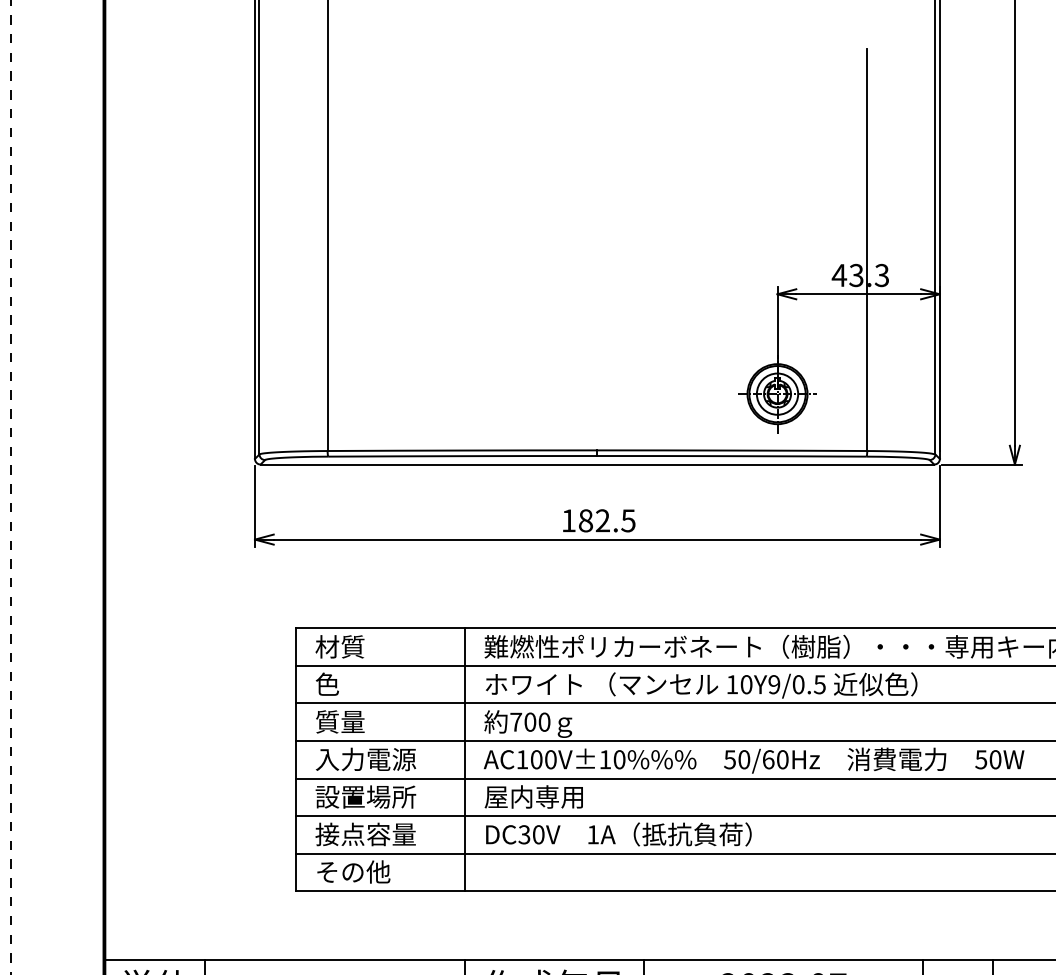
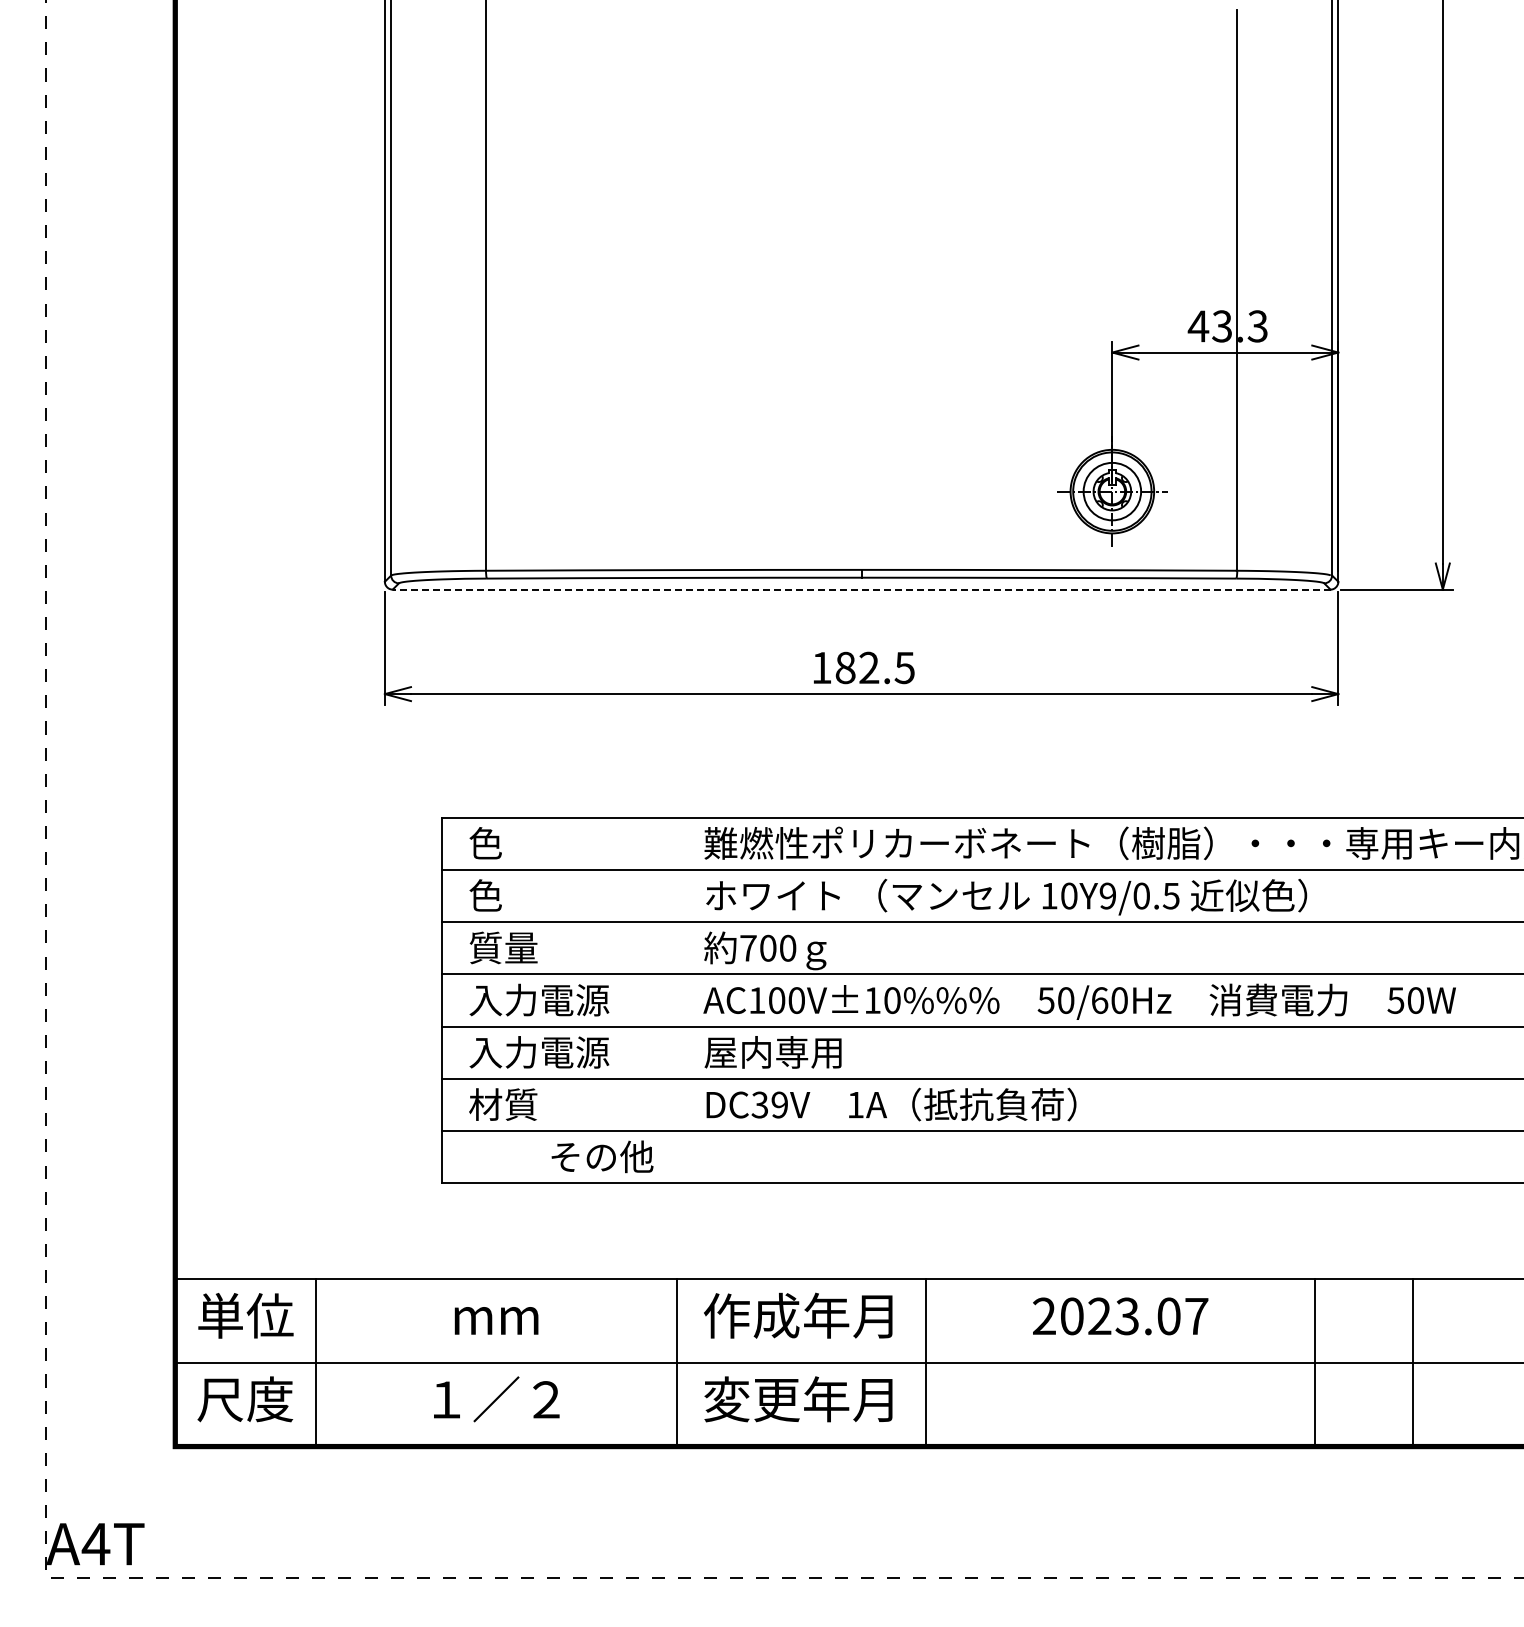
line: (597, 464) -> (861, 589), solid -> dashed
text: (340, 646) -> (503, 843), 材質 -> 色
line: (464, 759) -> (676, 1000), removed
text: (366, 797) -> (539, 1052), 設置場所 -> 入力電源
text: (365, 834) -> (538, 1104), 接点容量 -> 材質
text: (538, 834) -> (779, 1104), DC30V -> DC39V
text: (353, 871) -> (602, 1156), moved

